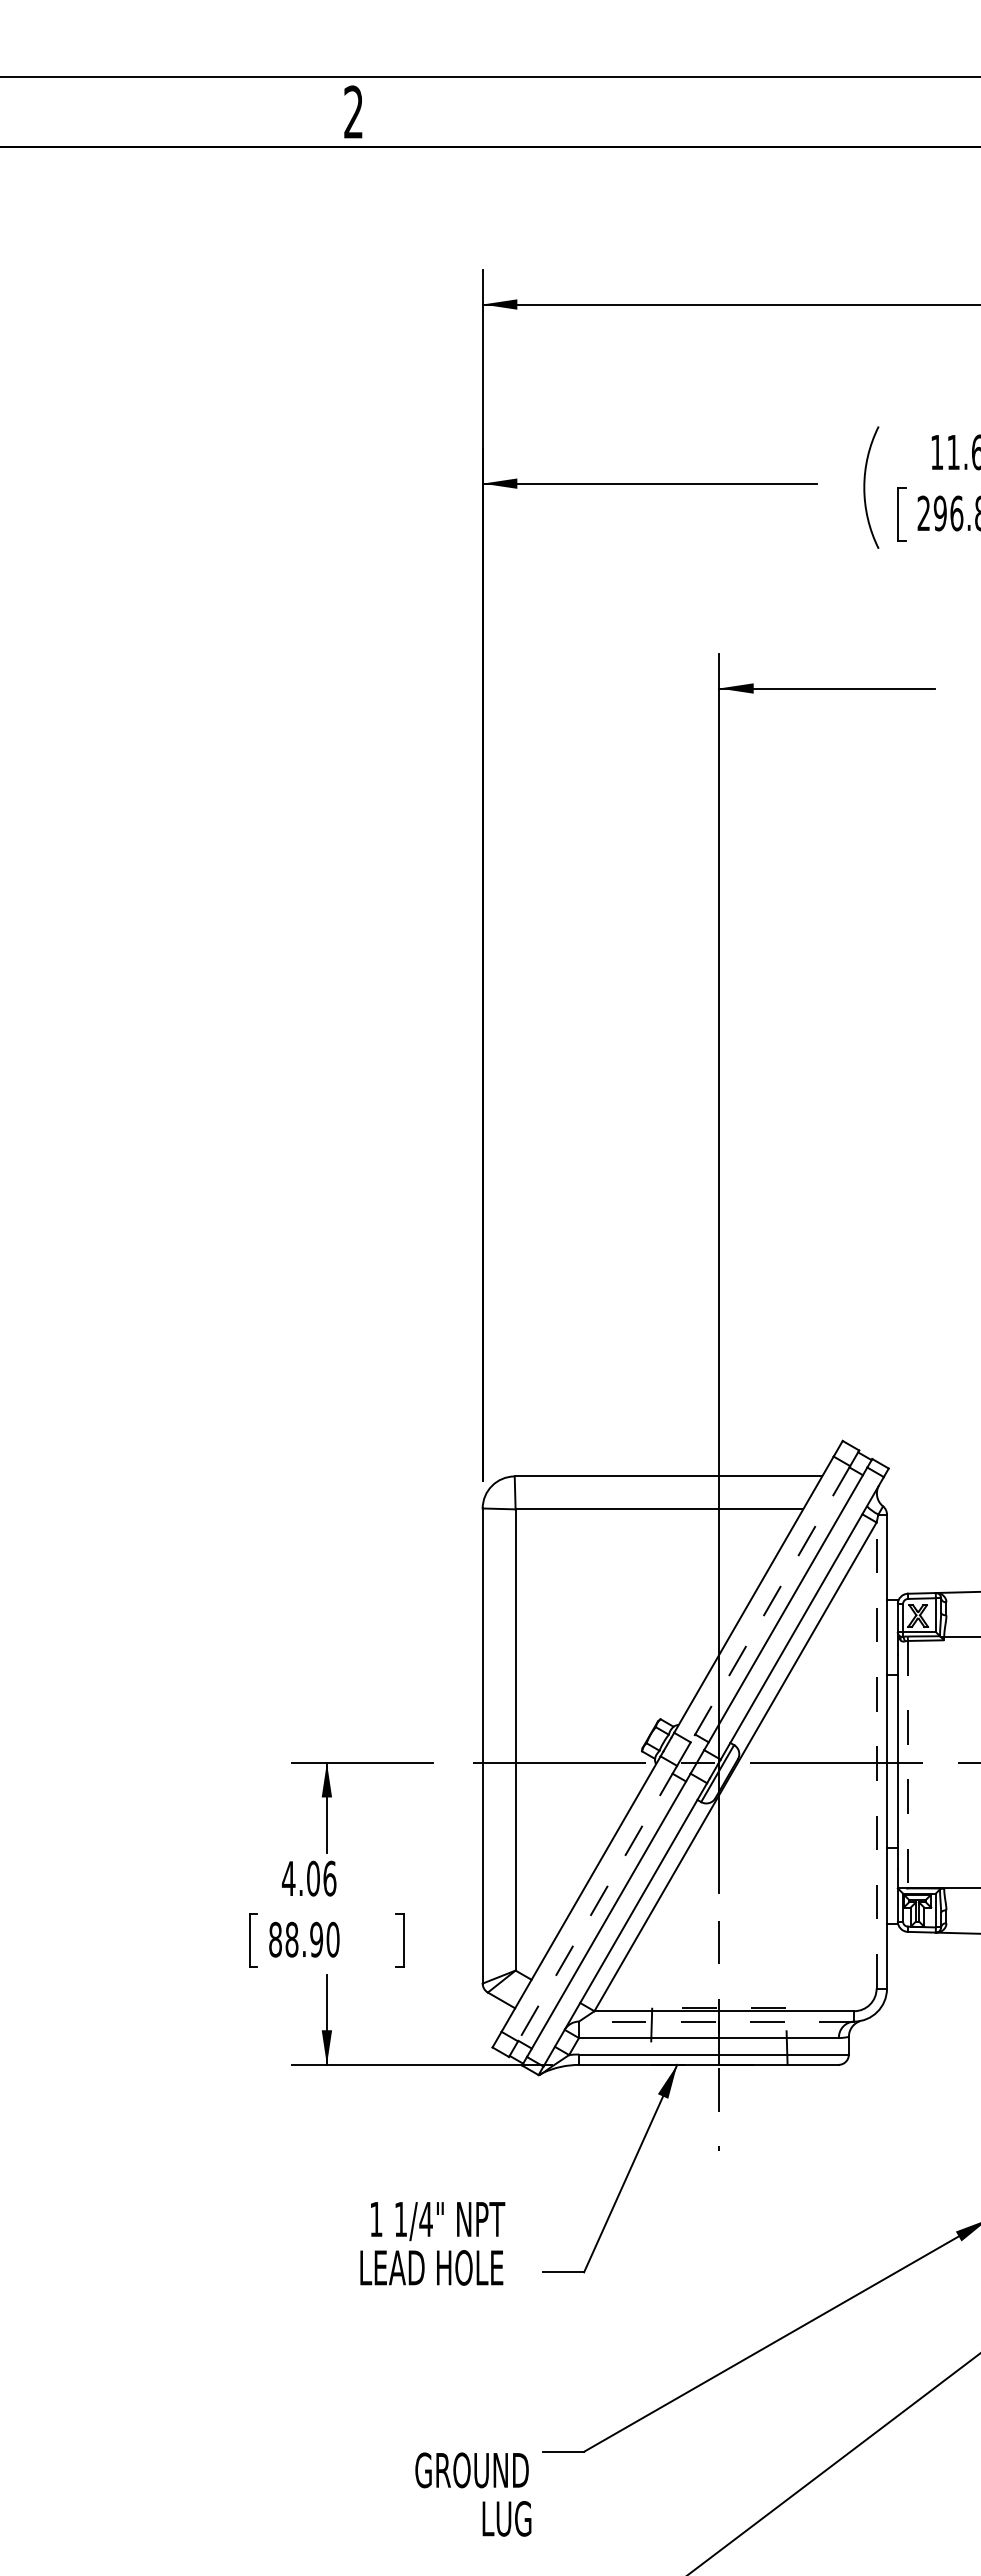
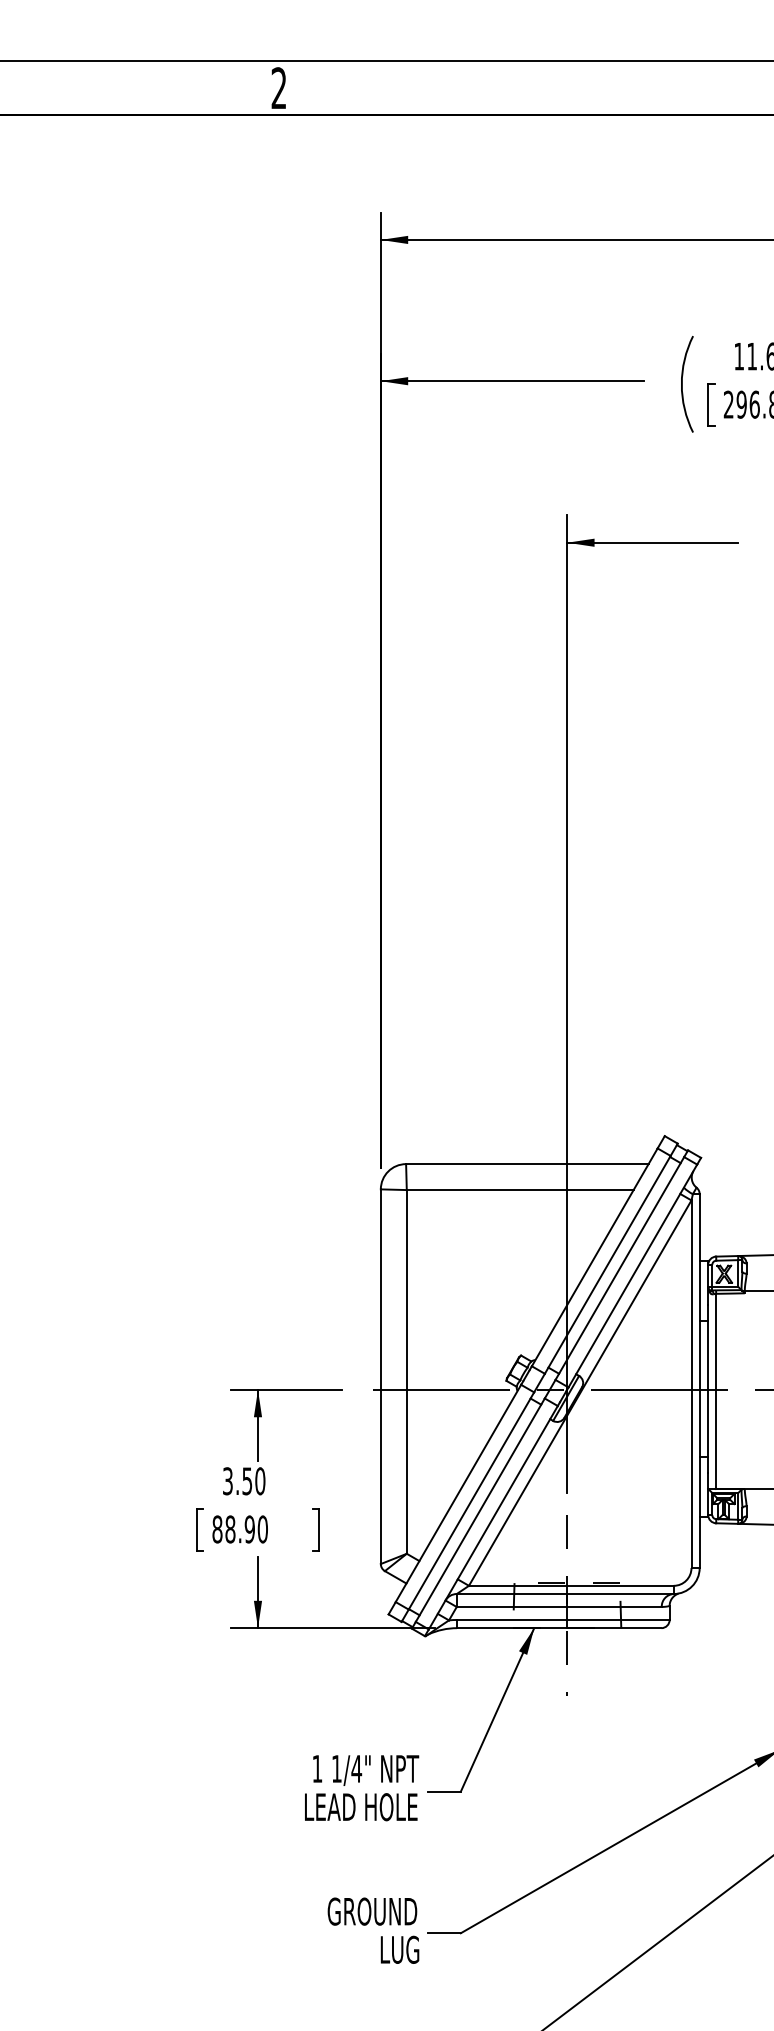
line: (770, 1604) -> (607, 1265), dashed -> solid
line: (876, 1755) -> (691, 1384), dashed -> solid
line: (907, 1764) -> (715, 1391), dashed -> solid
text: (308, 1878) -> (243, 1481), 4.06 -> 3.50
line: (597, 1904) -> (471, 1501), dashed -> solid
line: (716, 2021) -> (565, 1593), dashed -> solid
text: (432, 2243) -> (361, 1787), moved
text: (473, 2494) -> (373, 1930), moved

